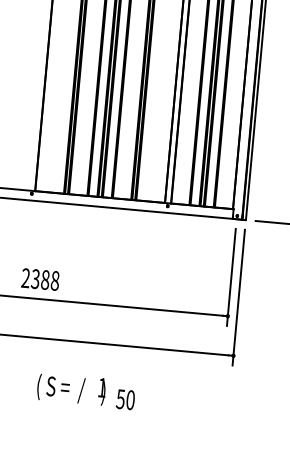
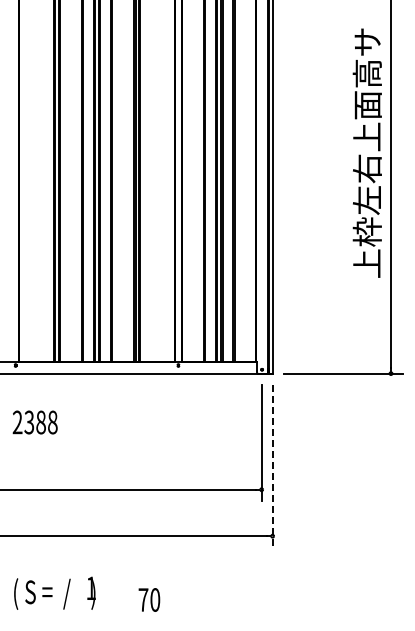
text: (39, 279) -> (34, 422), moved
line: (238, 298) -> (272, 467), solid -> dashed
text: (71, 388) -> (54, 592), moved
text: (120, 398) -> (143, 599), 50 -> 70

